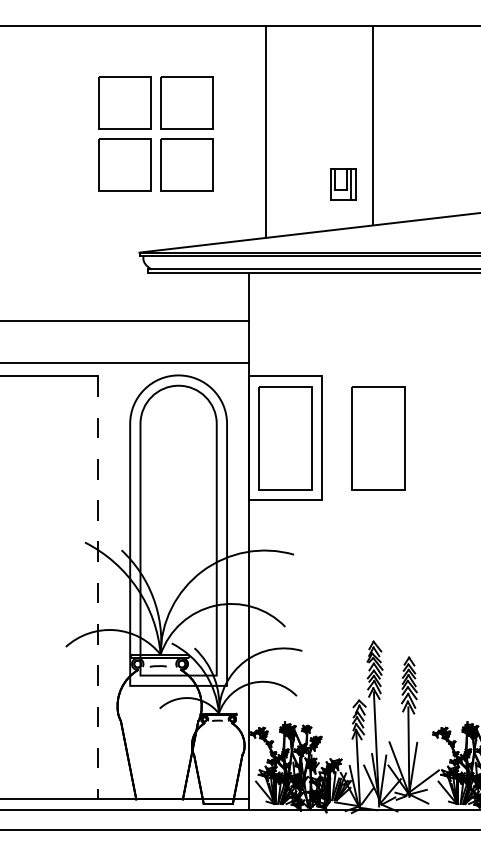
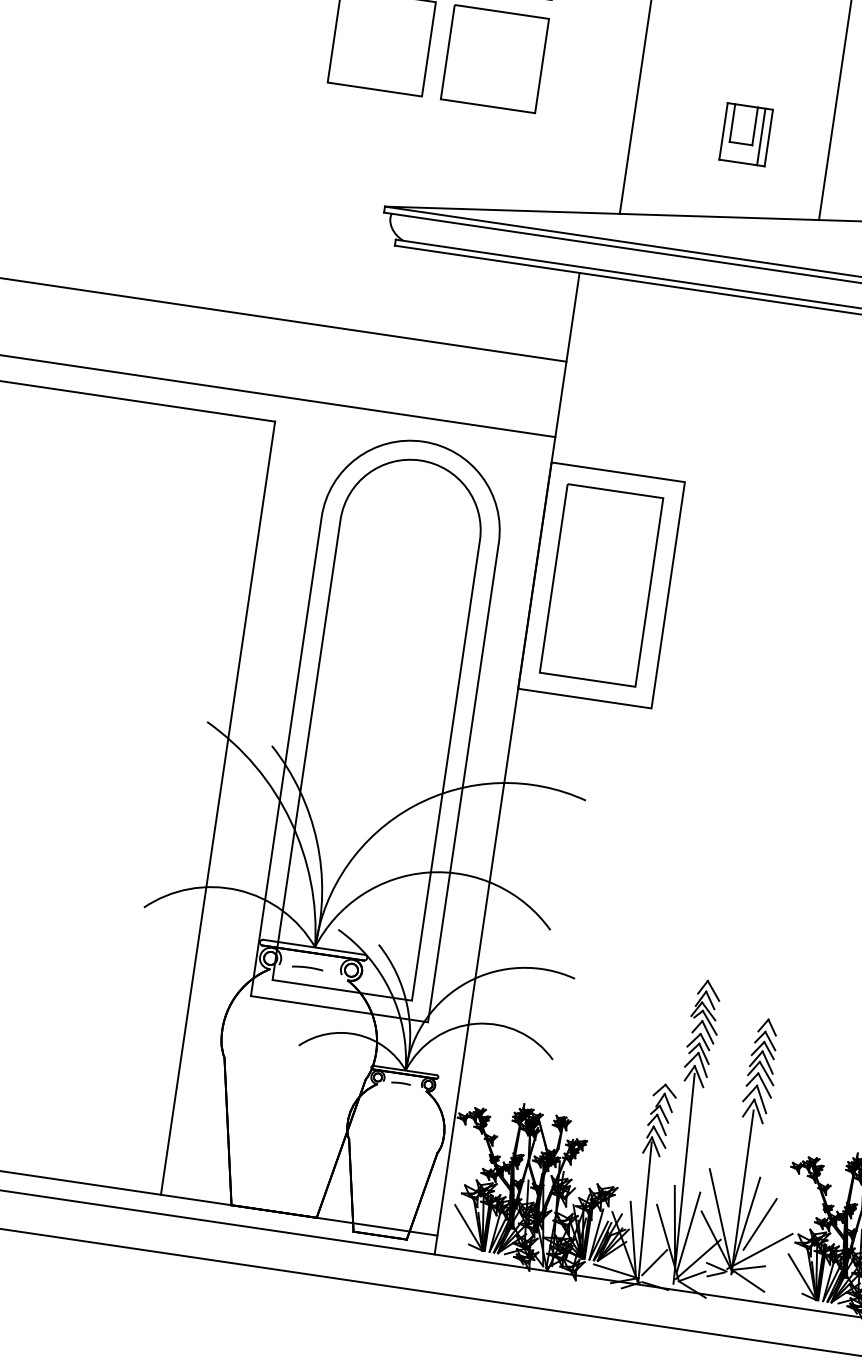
part: (343, 184) -> (746, 134), moved
part: (378, 438) -> (771, 610), removed
line: (97, 588) -> (217, 809), dashed -> solid
line: (420, 767) -> (759, 1223), added

